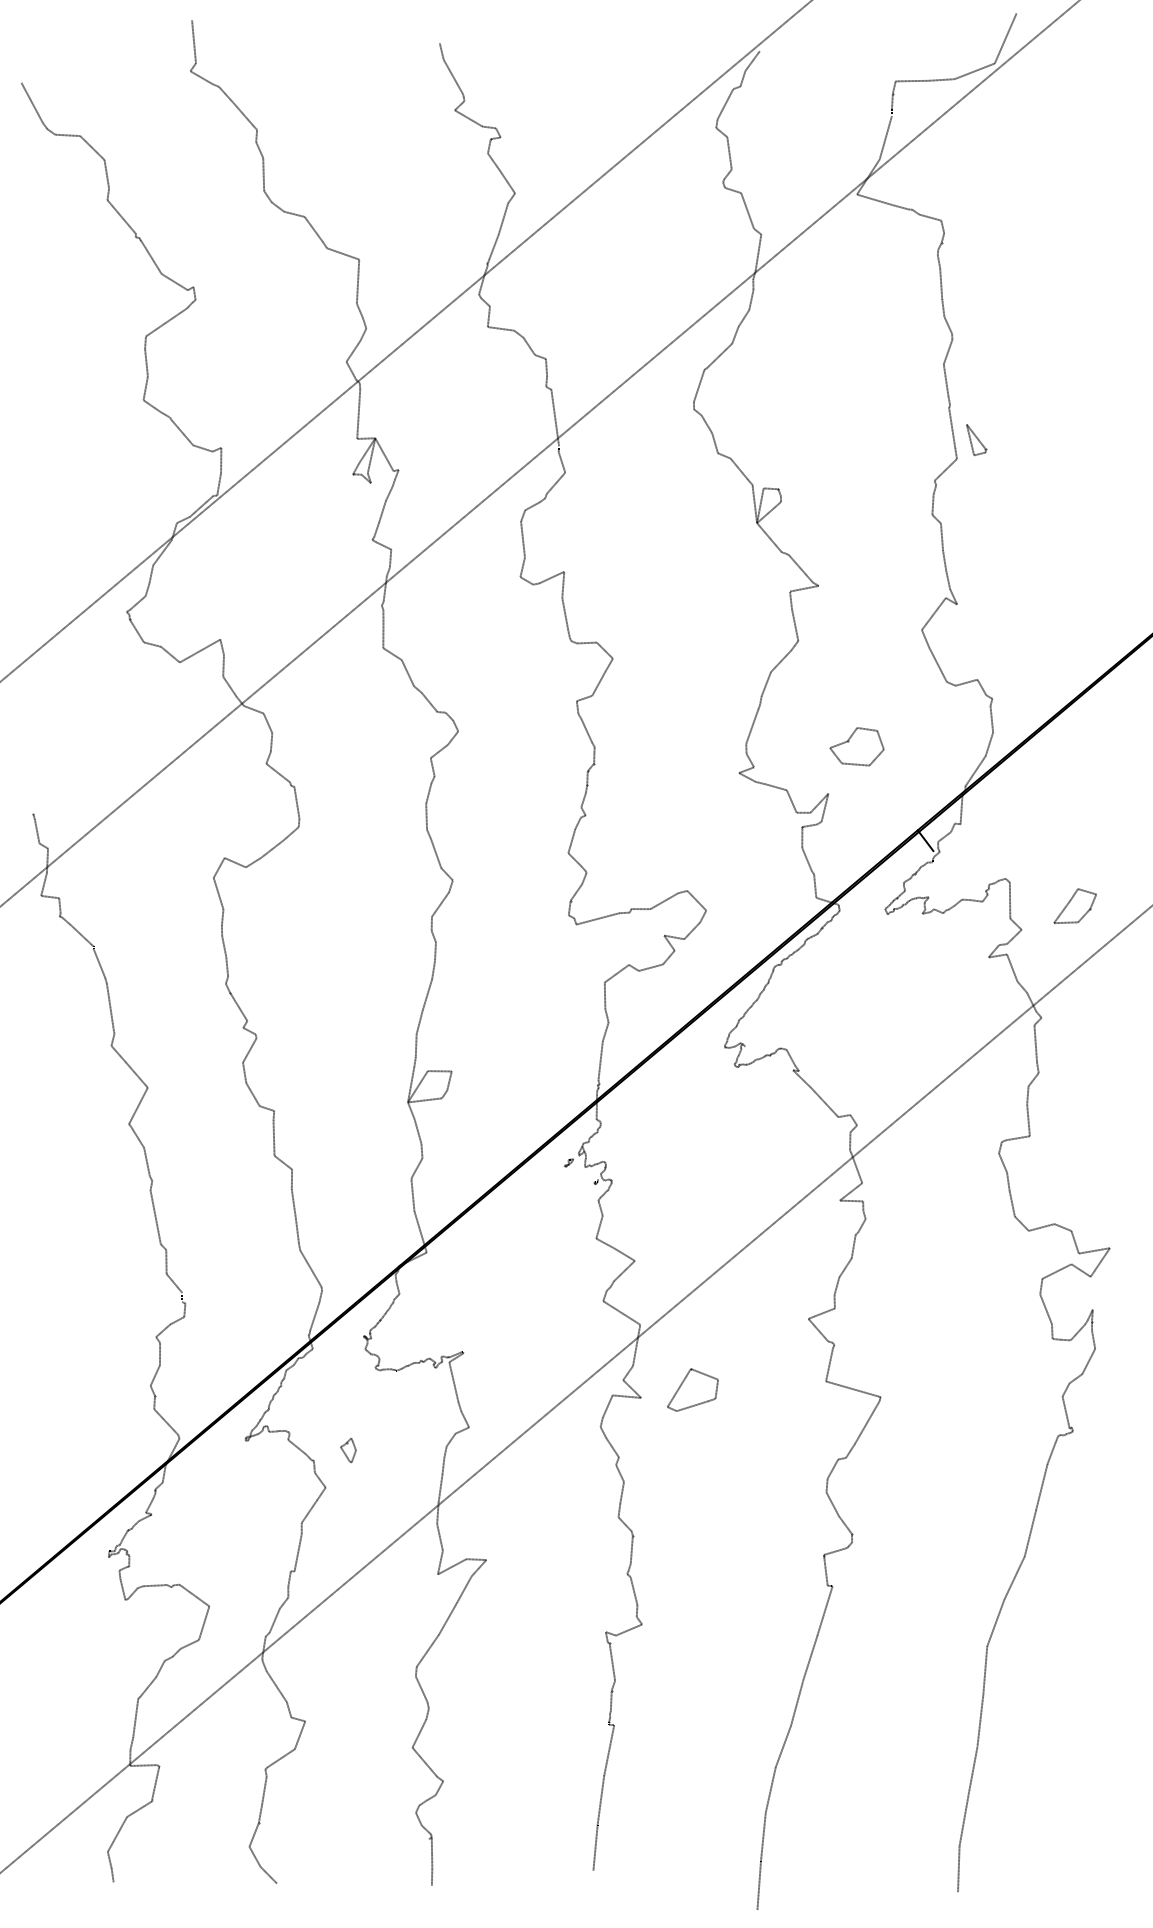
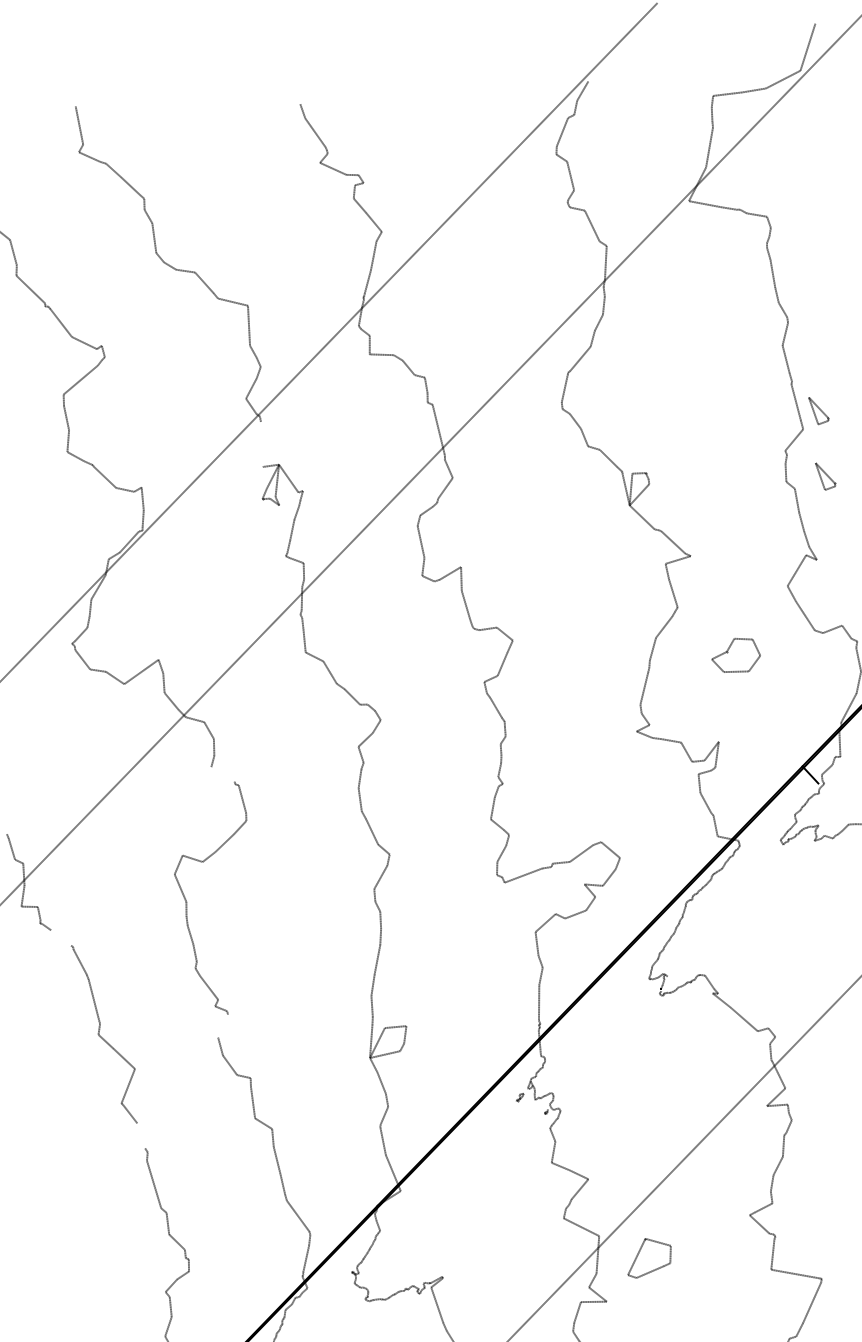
line: (358, 413) -> (261, 444), removed
part: (976, 513) -> (825, 476), added
part: (856, 746) -> (735, 655), moved
line: (278, 772) -> (223, 773), removed
line: (81, 934) -> (61, 937), removed
line: (249, 1050) -> (222, 1026), removed
line: (146, 1161) -> (140, 1135), removed
part: (692, 1389) -> (648, 1257), moved

